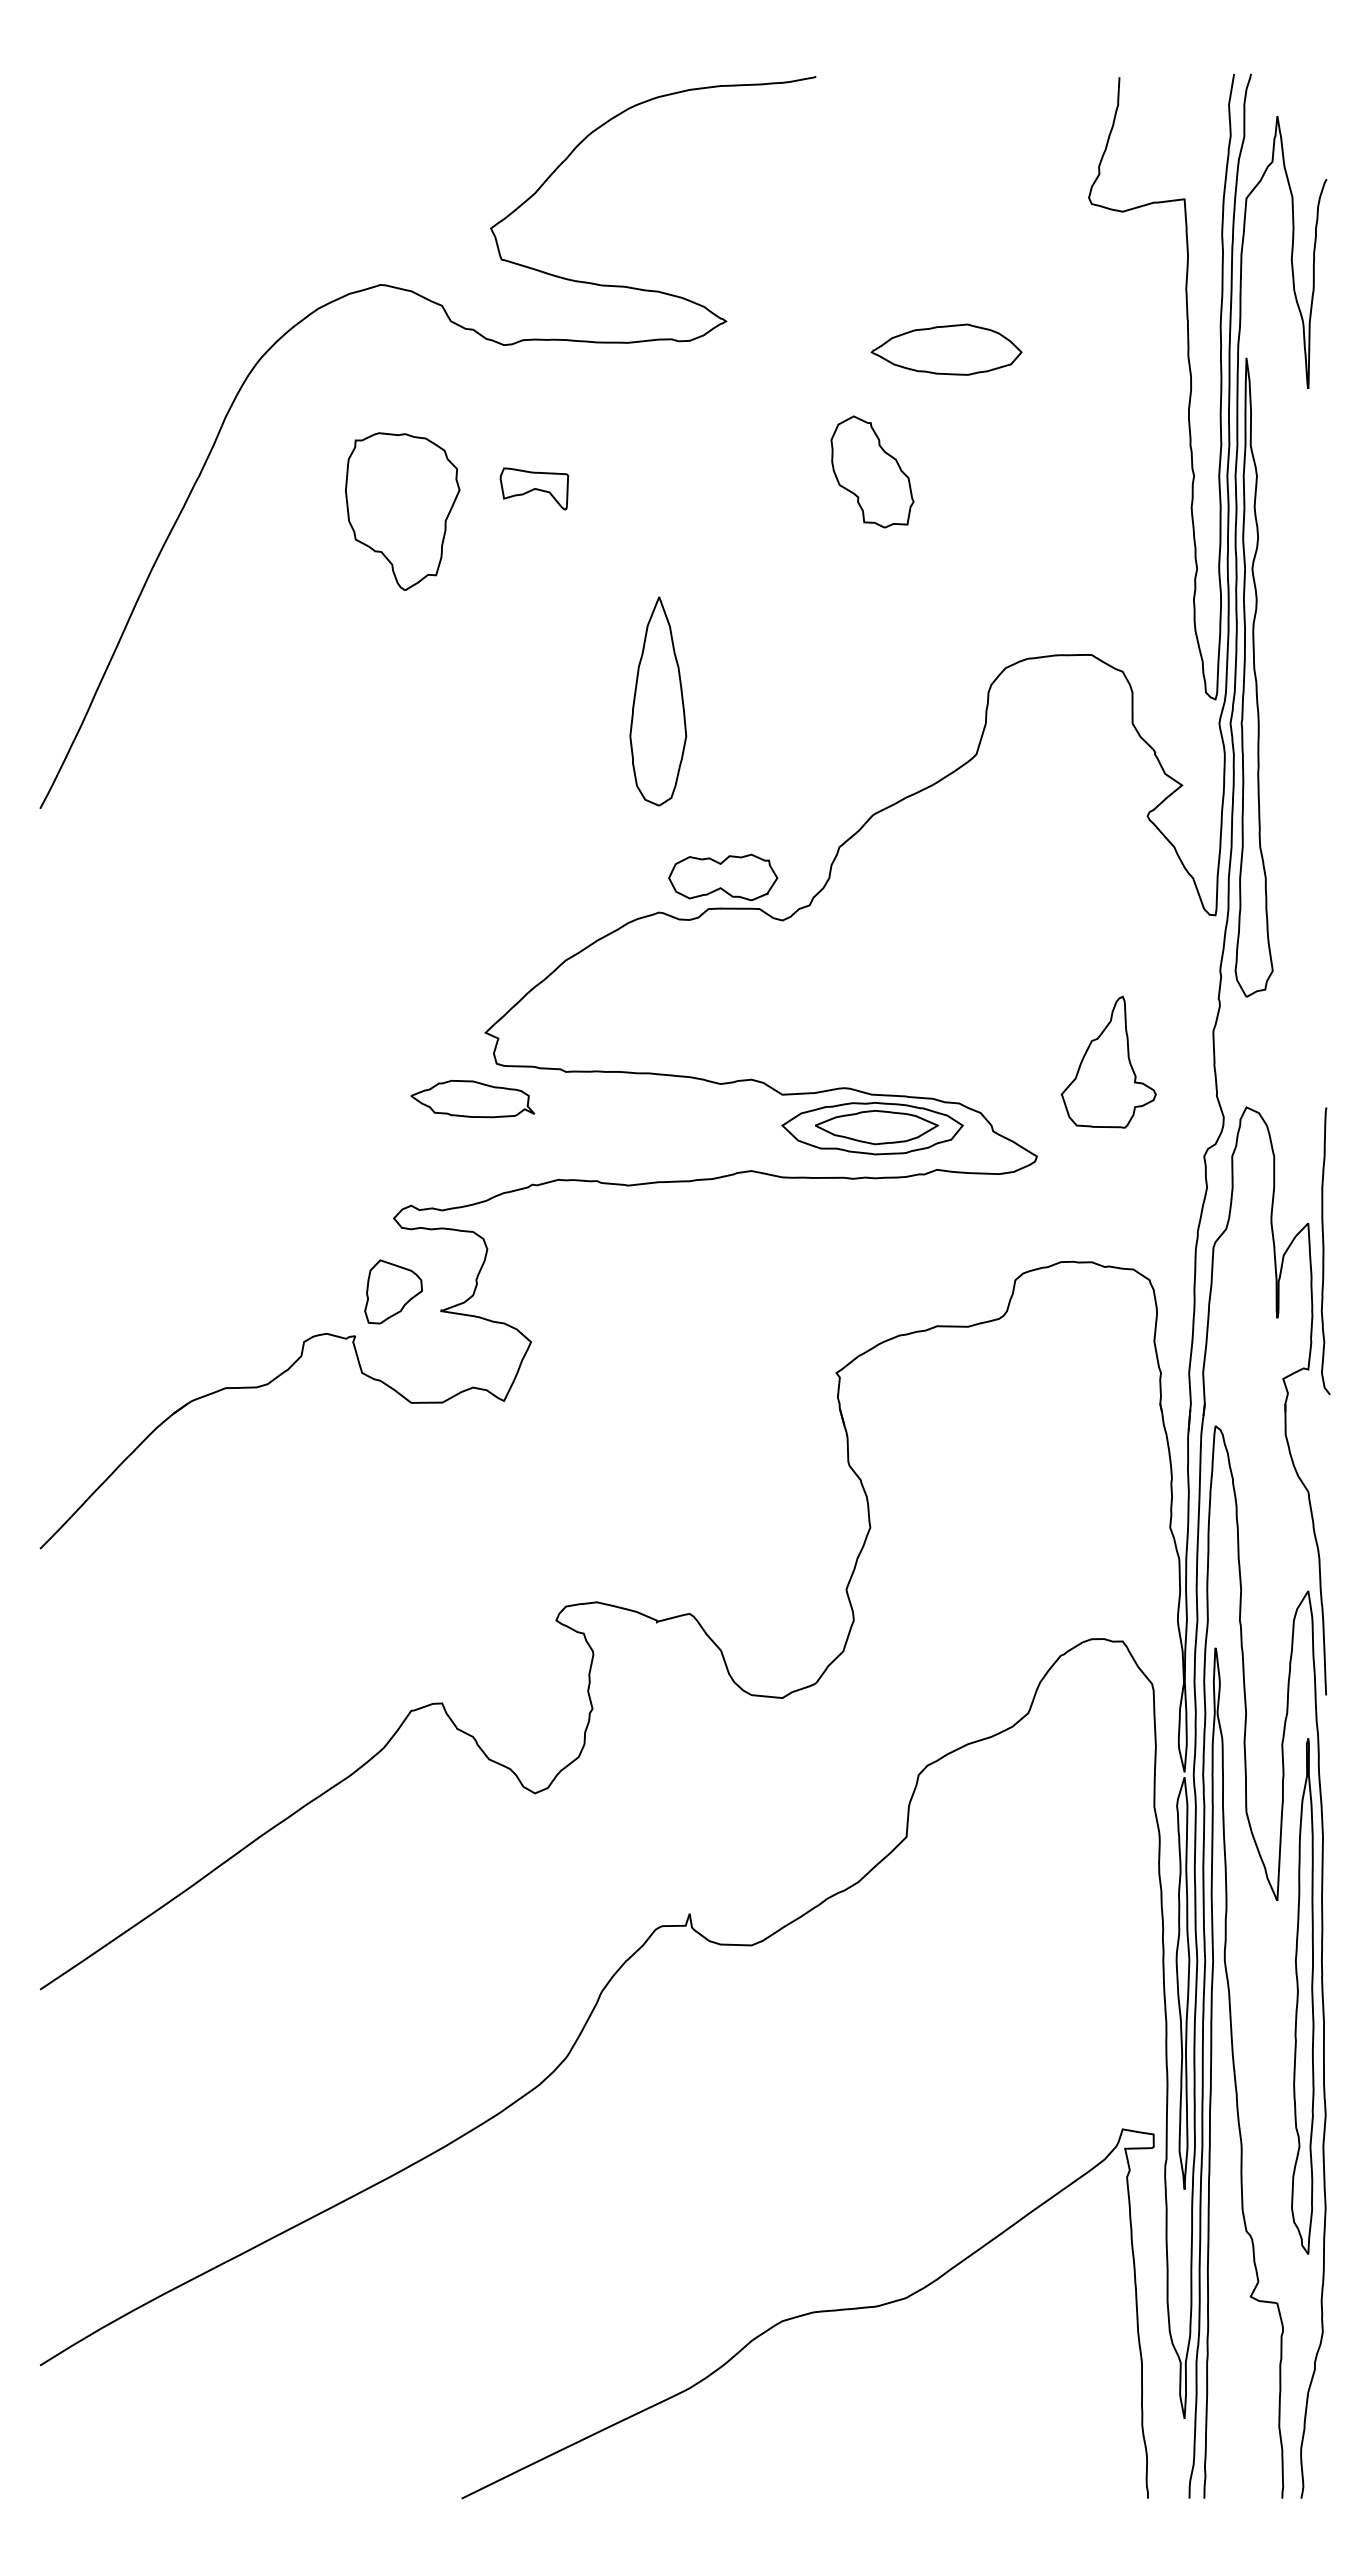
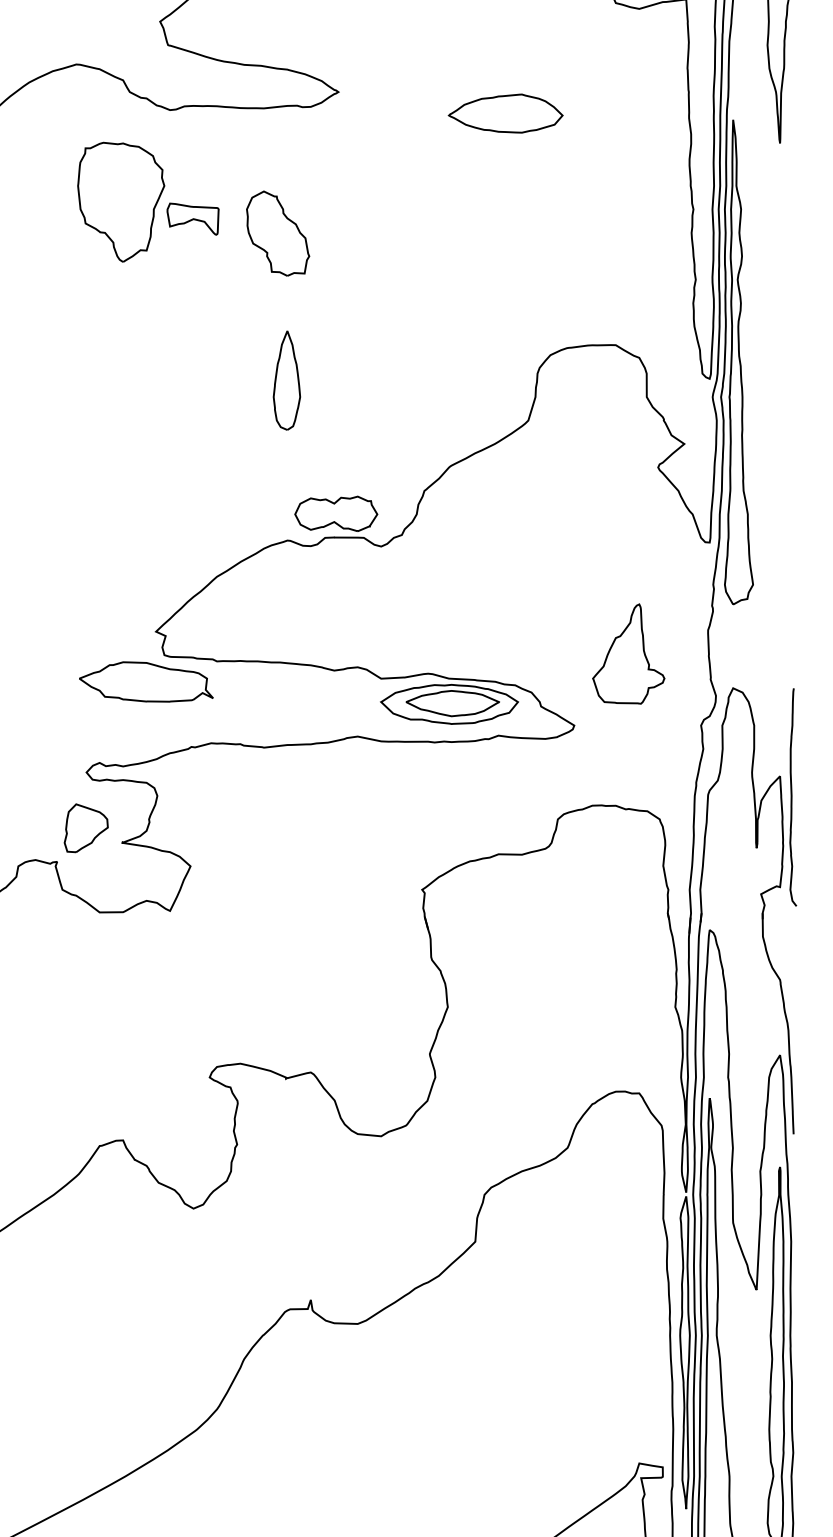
part: (872, 471) -> (278, 233), moved
part: (402, 511) -> (121, 202), moved
part: (657, 701) -> (286, 380), size x0.62
part: (472, 1098) -> (146, 681), size x1.43

